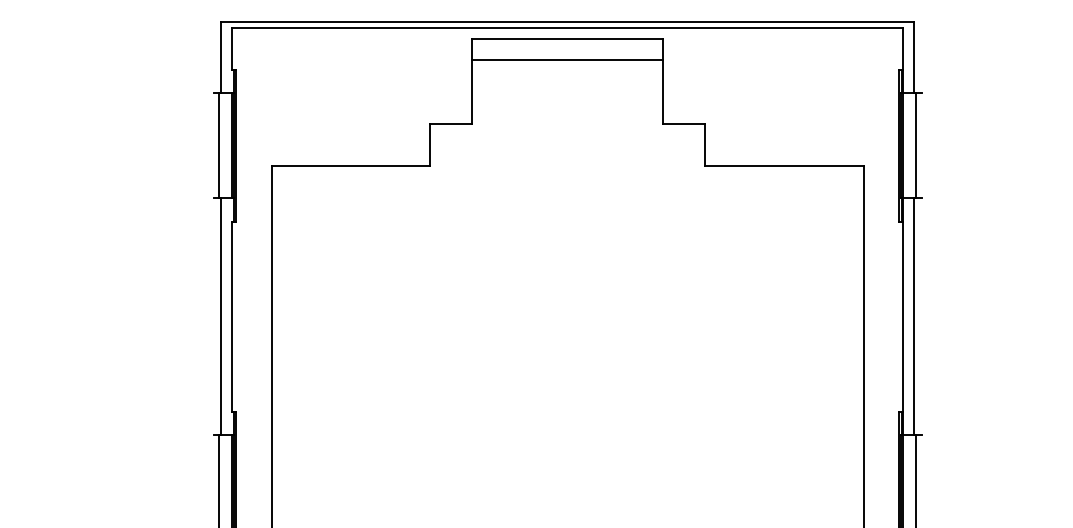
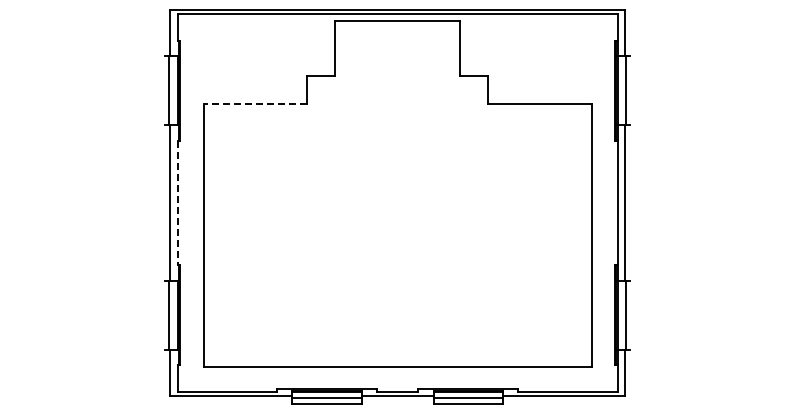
line: (567, 59) -> (397, 34), removed
line: (350, 166) -> (255, 104), solid -> dashed
line: (231, 317) -> (177, 203), solid -> dashed

